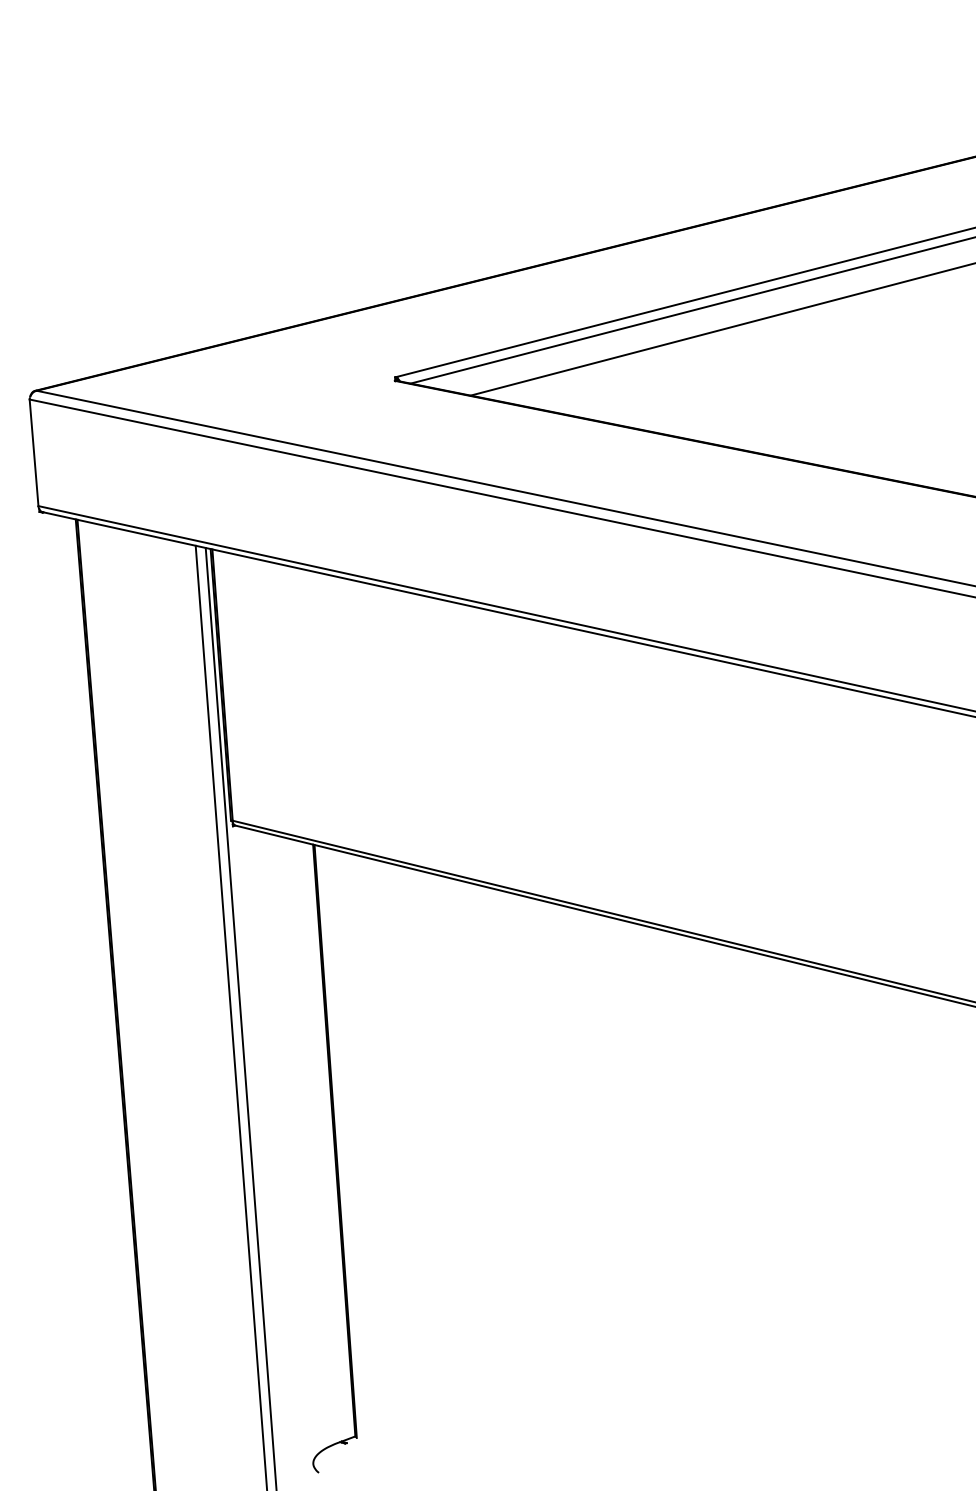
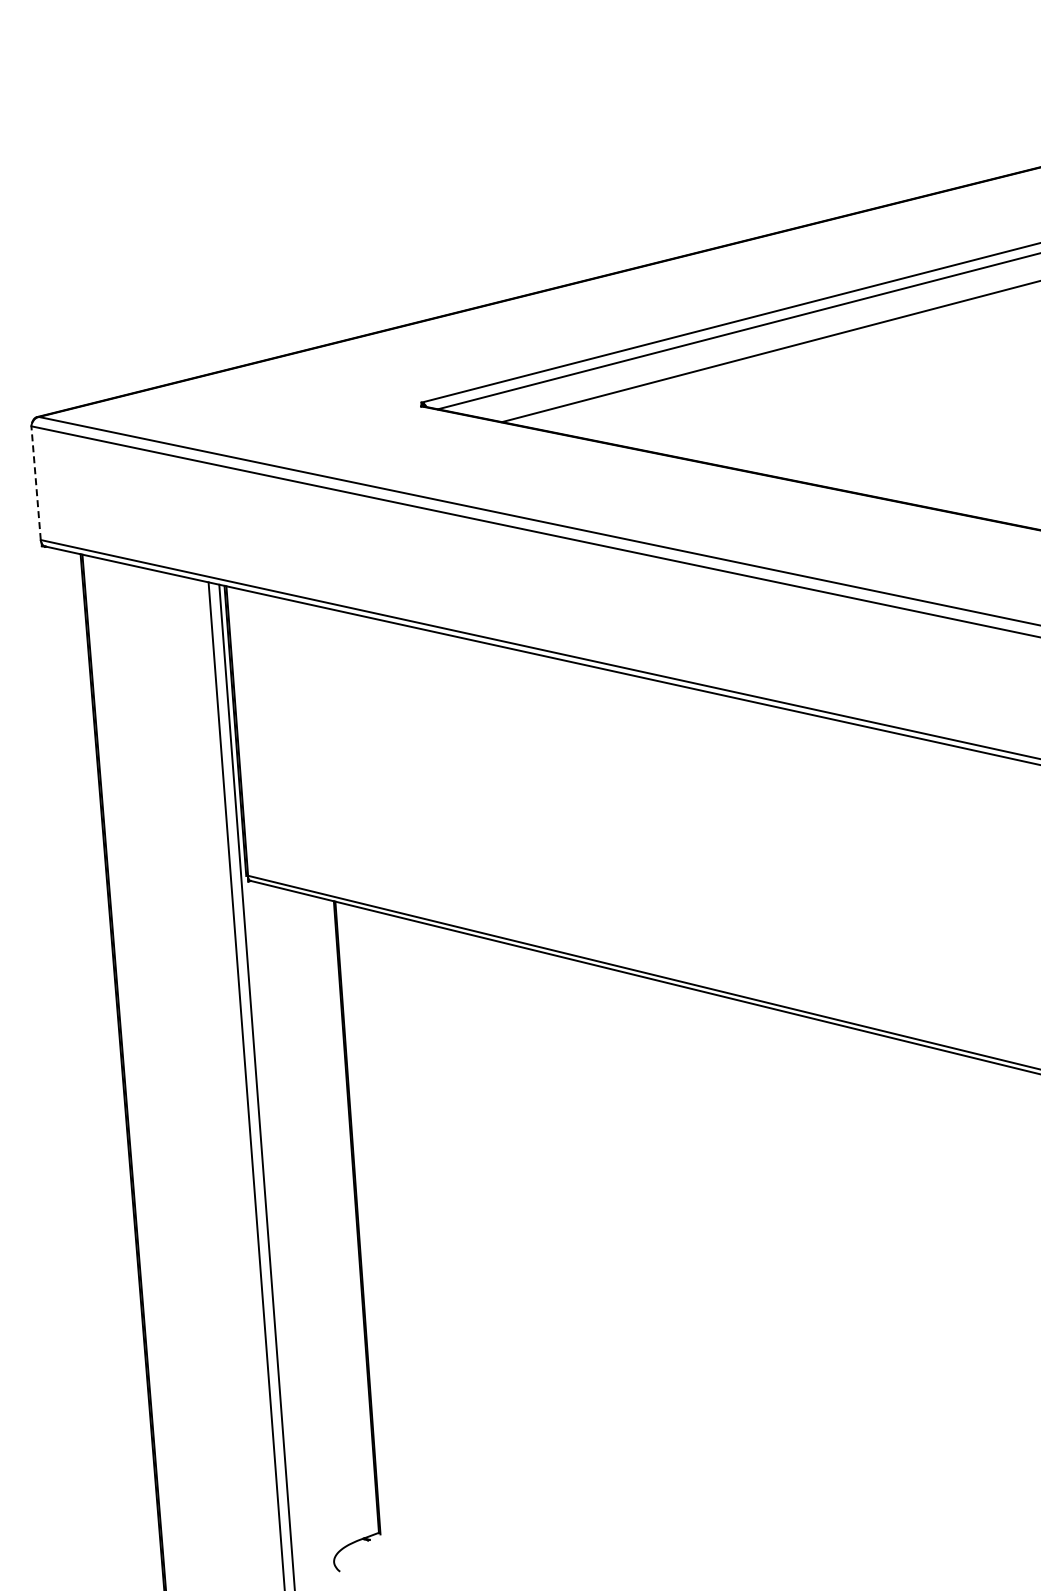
line: (34, 452) -> (36, 482), solid -> dashed

